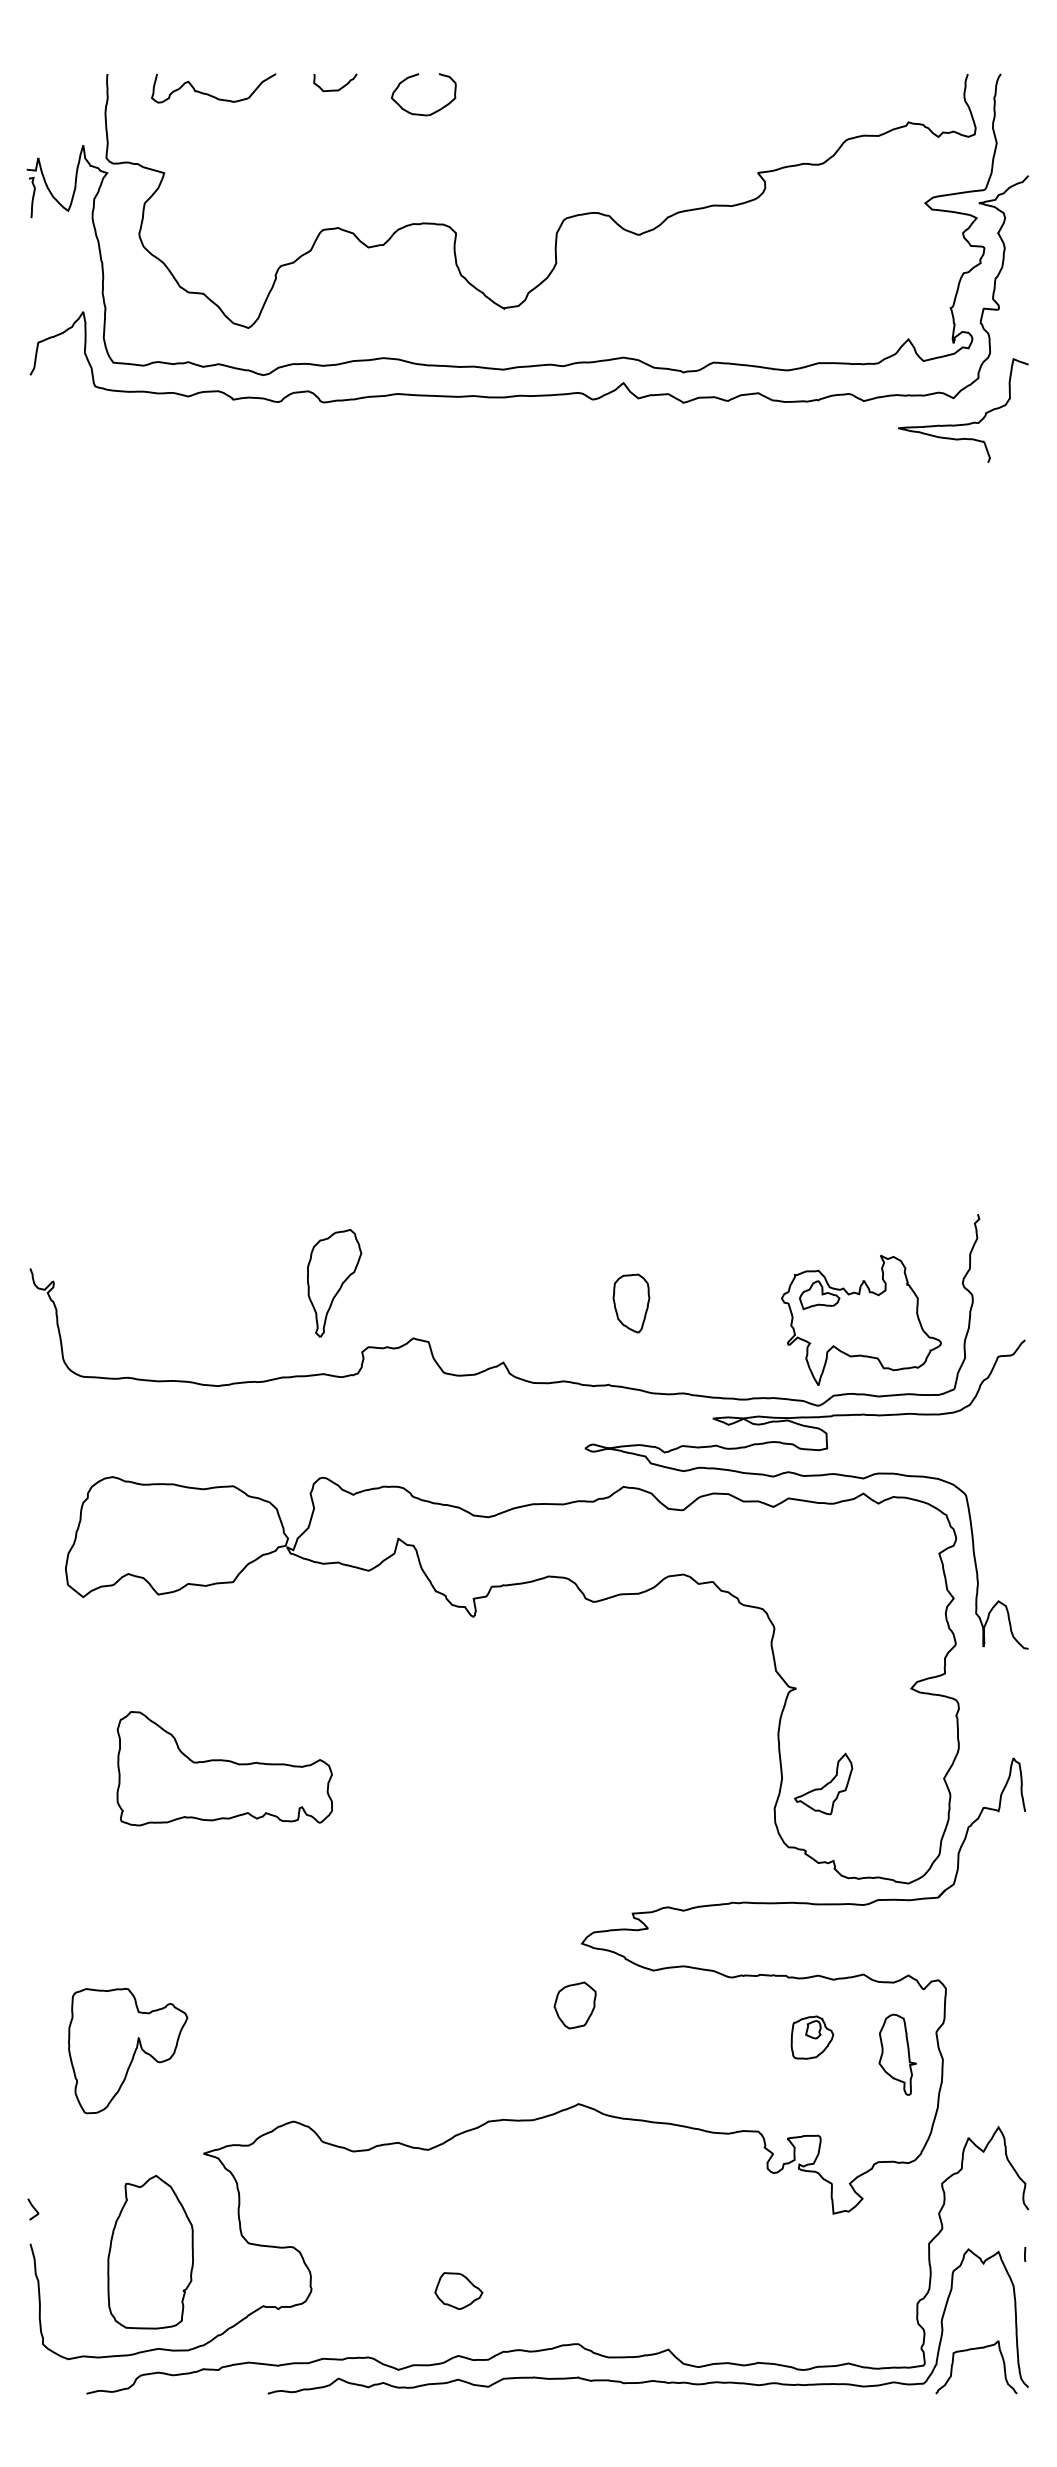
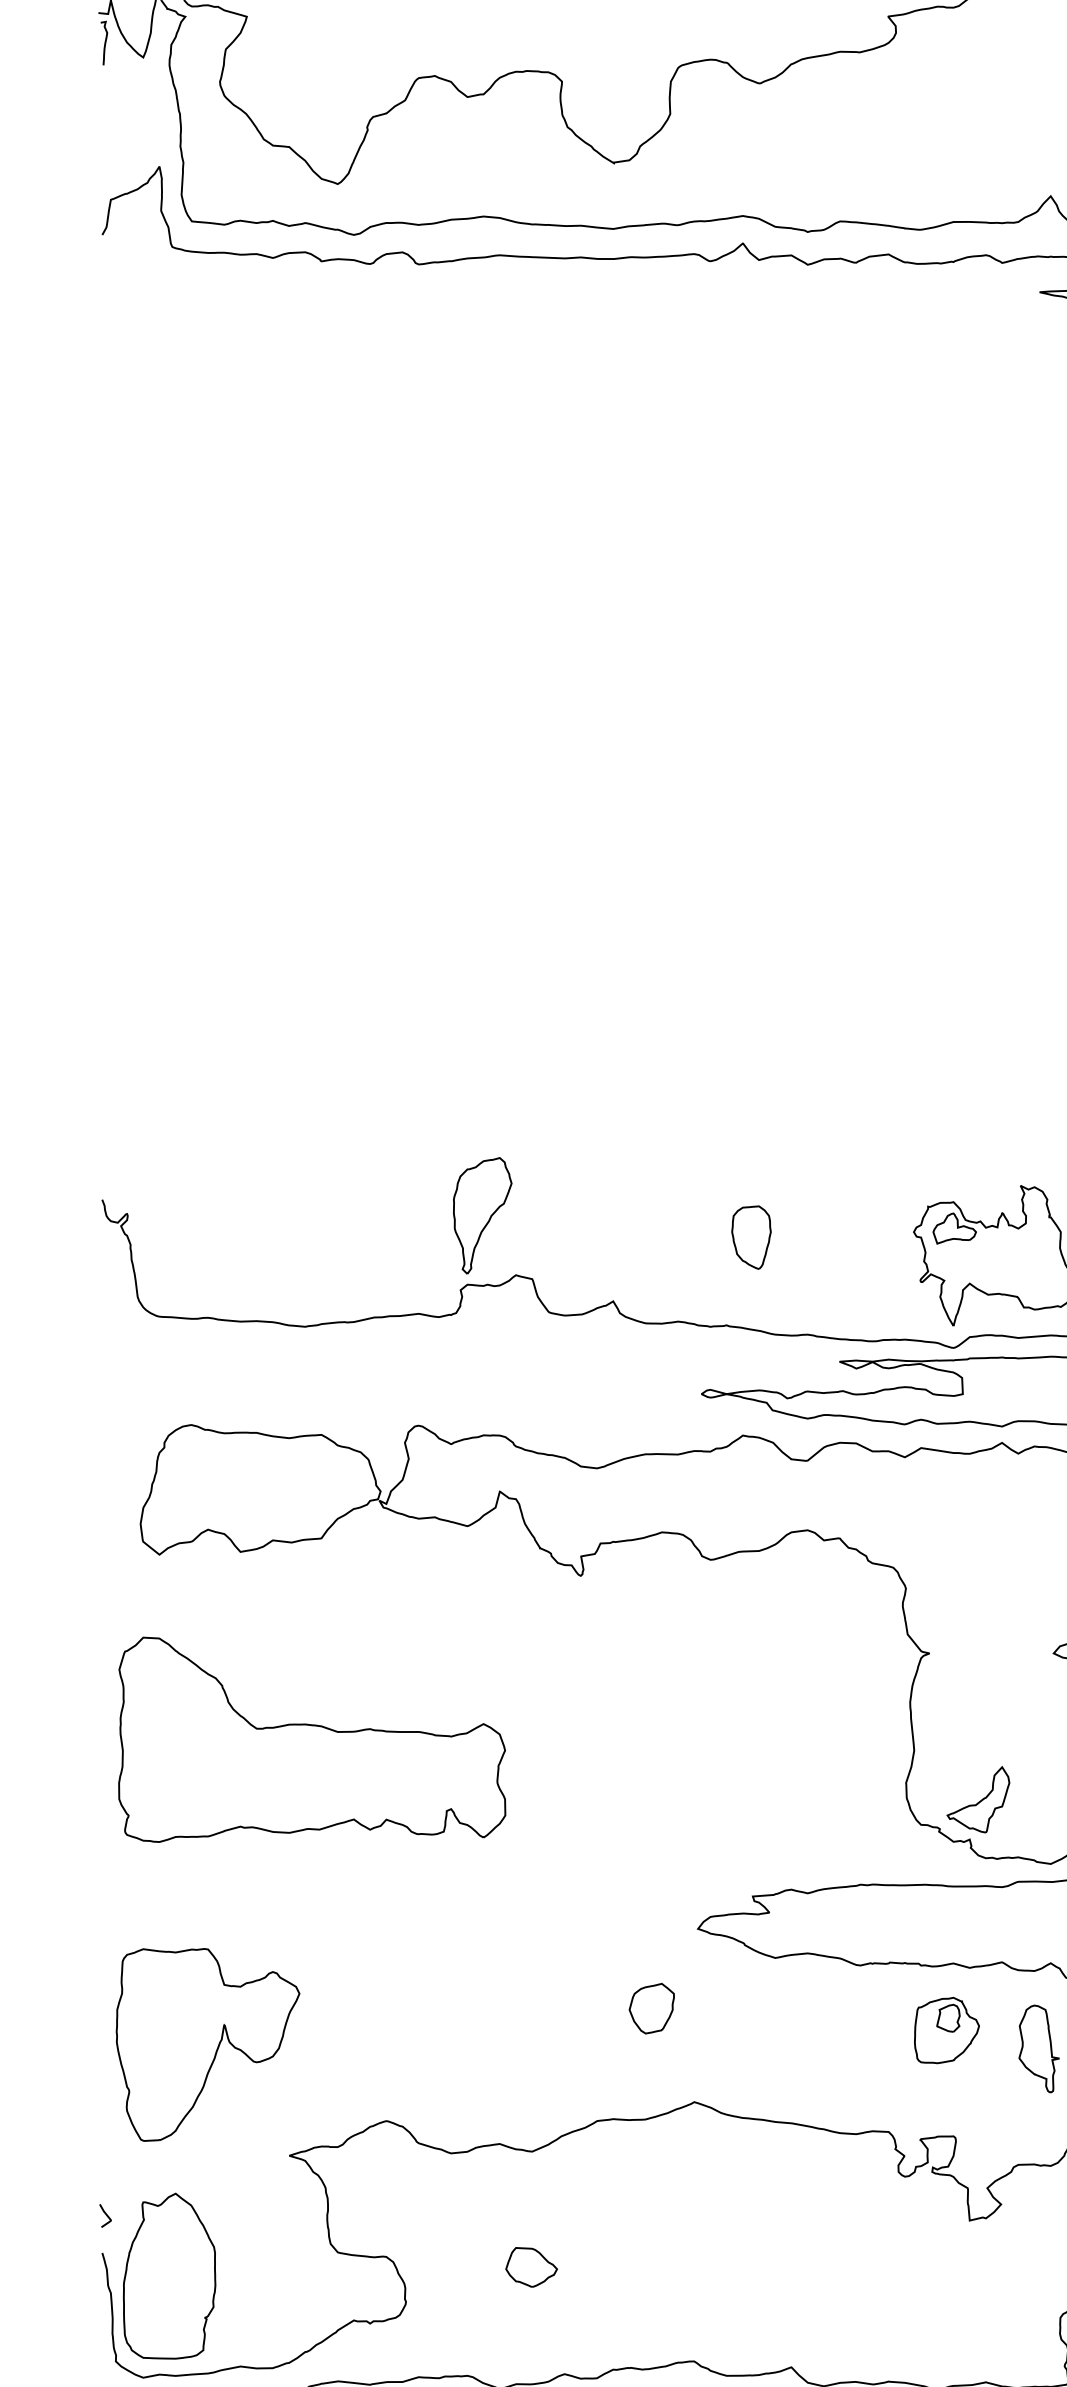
part: (334, 1283) -> (482, 1215), moved
part: (224, 1768) -> (311, 1739), size x1.67
part: (823, 1783) -> (978, 1799), moved
part: (574, 2005) -> (651, 2008), moved
part: (812, 2037) -> (947, 2030), size x1.43
part: (127, 2050) -> (207, 2044), size x1.43
part: (150, 2251) -> (169, 2275), moved
part: (458, 2290) -> (531, 2266), moved

